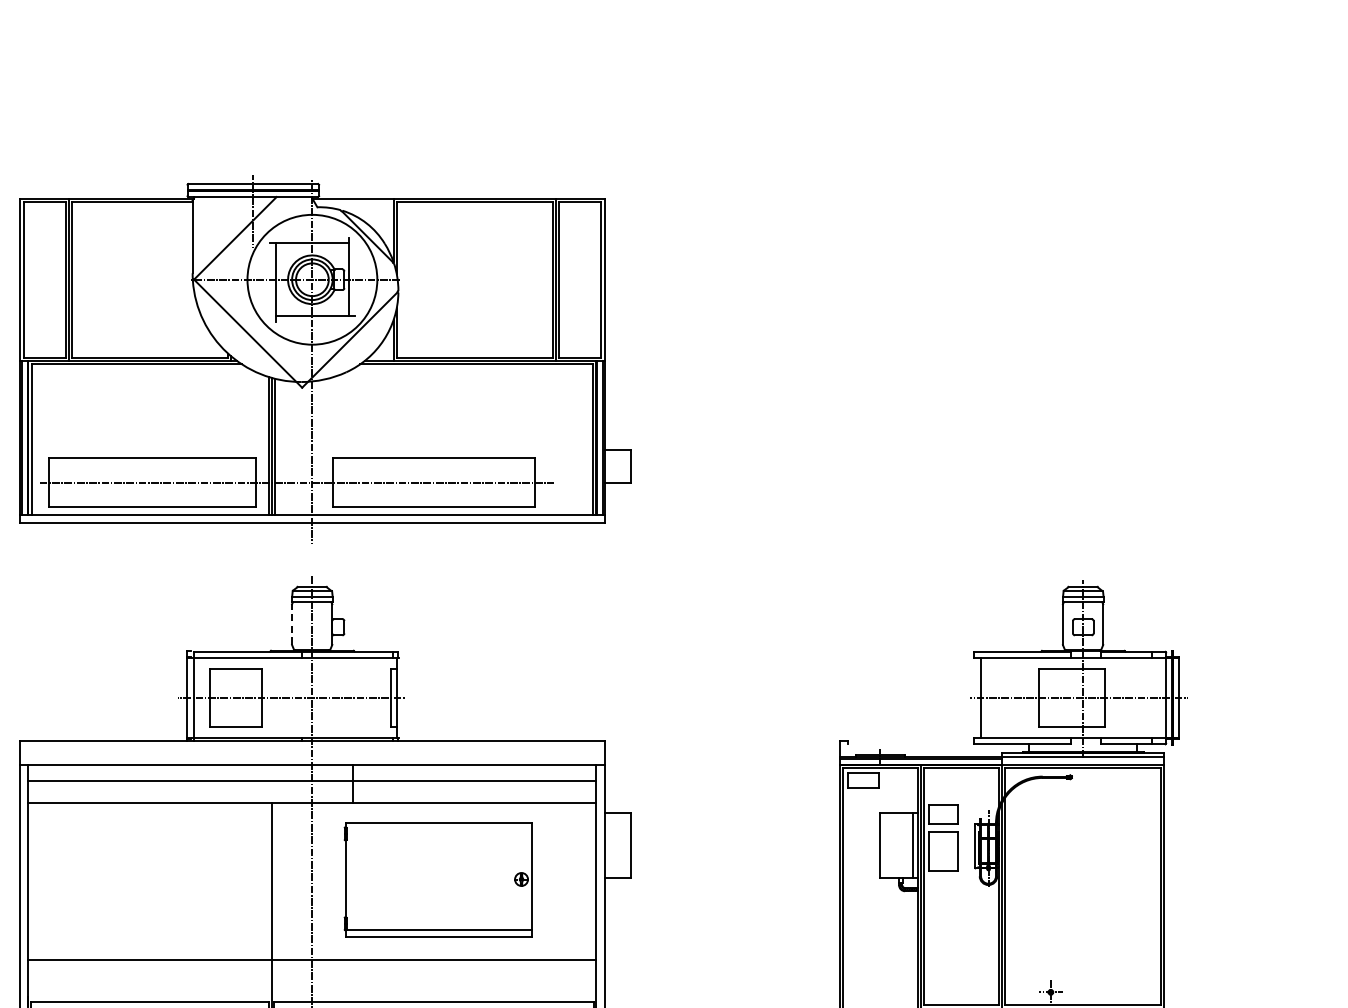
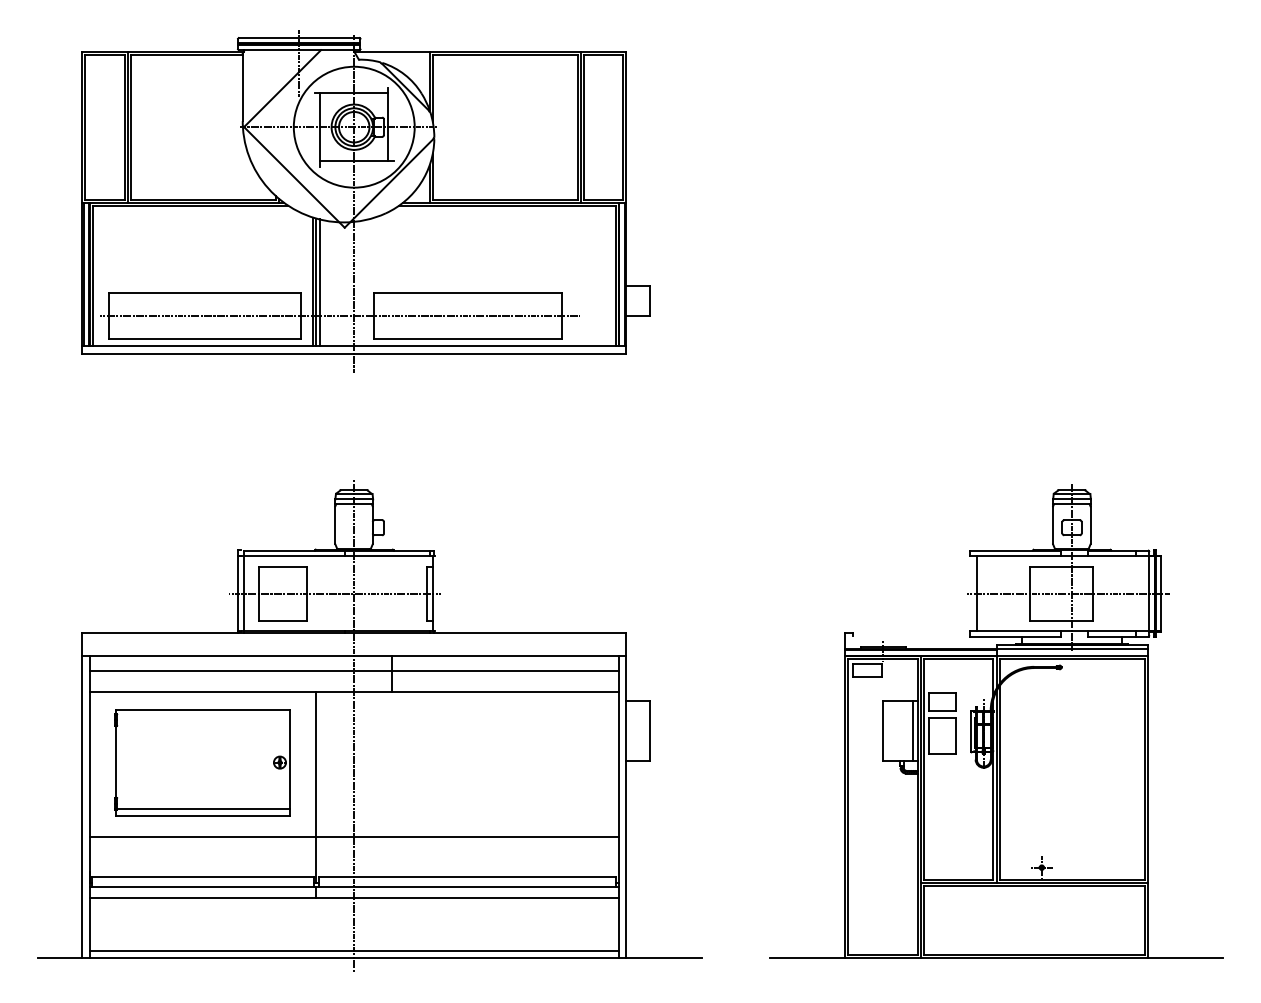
part: (324, 359) -> (365, 201), moved
line: (292, 624) -> (335, 525), dashed -> solid
part: (438, 879) -> (202, 762), moved

